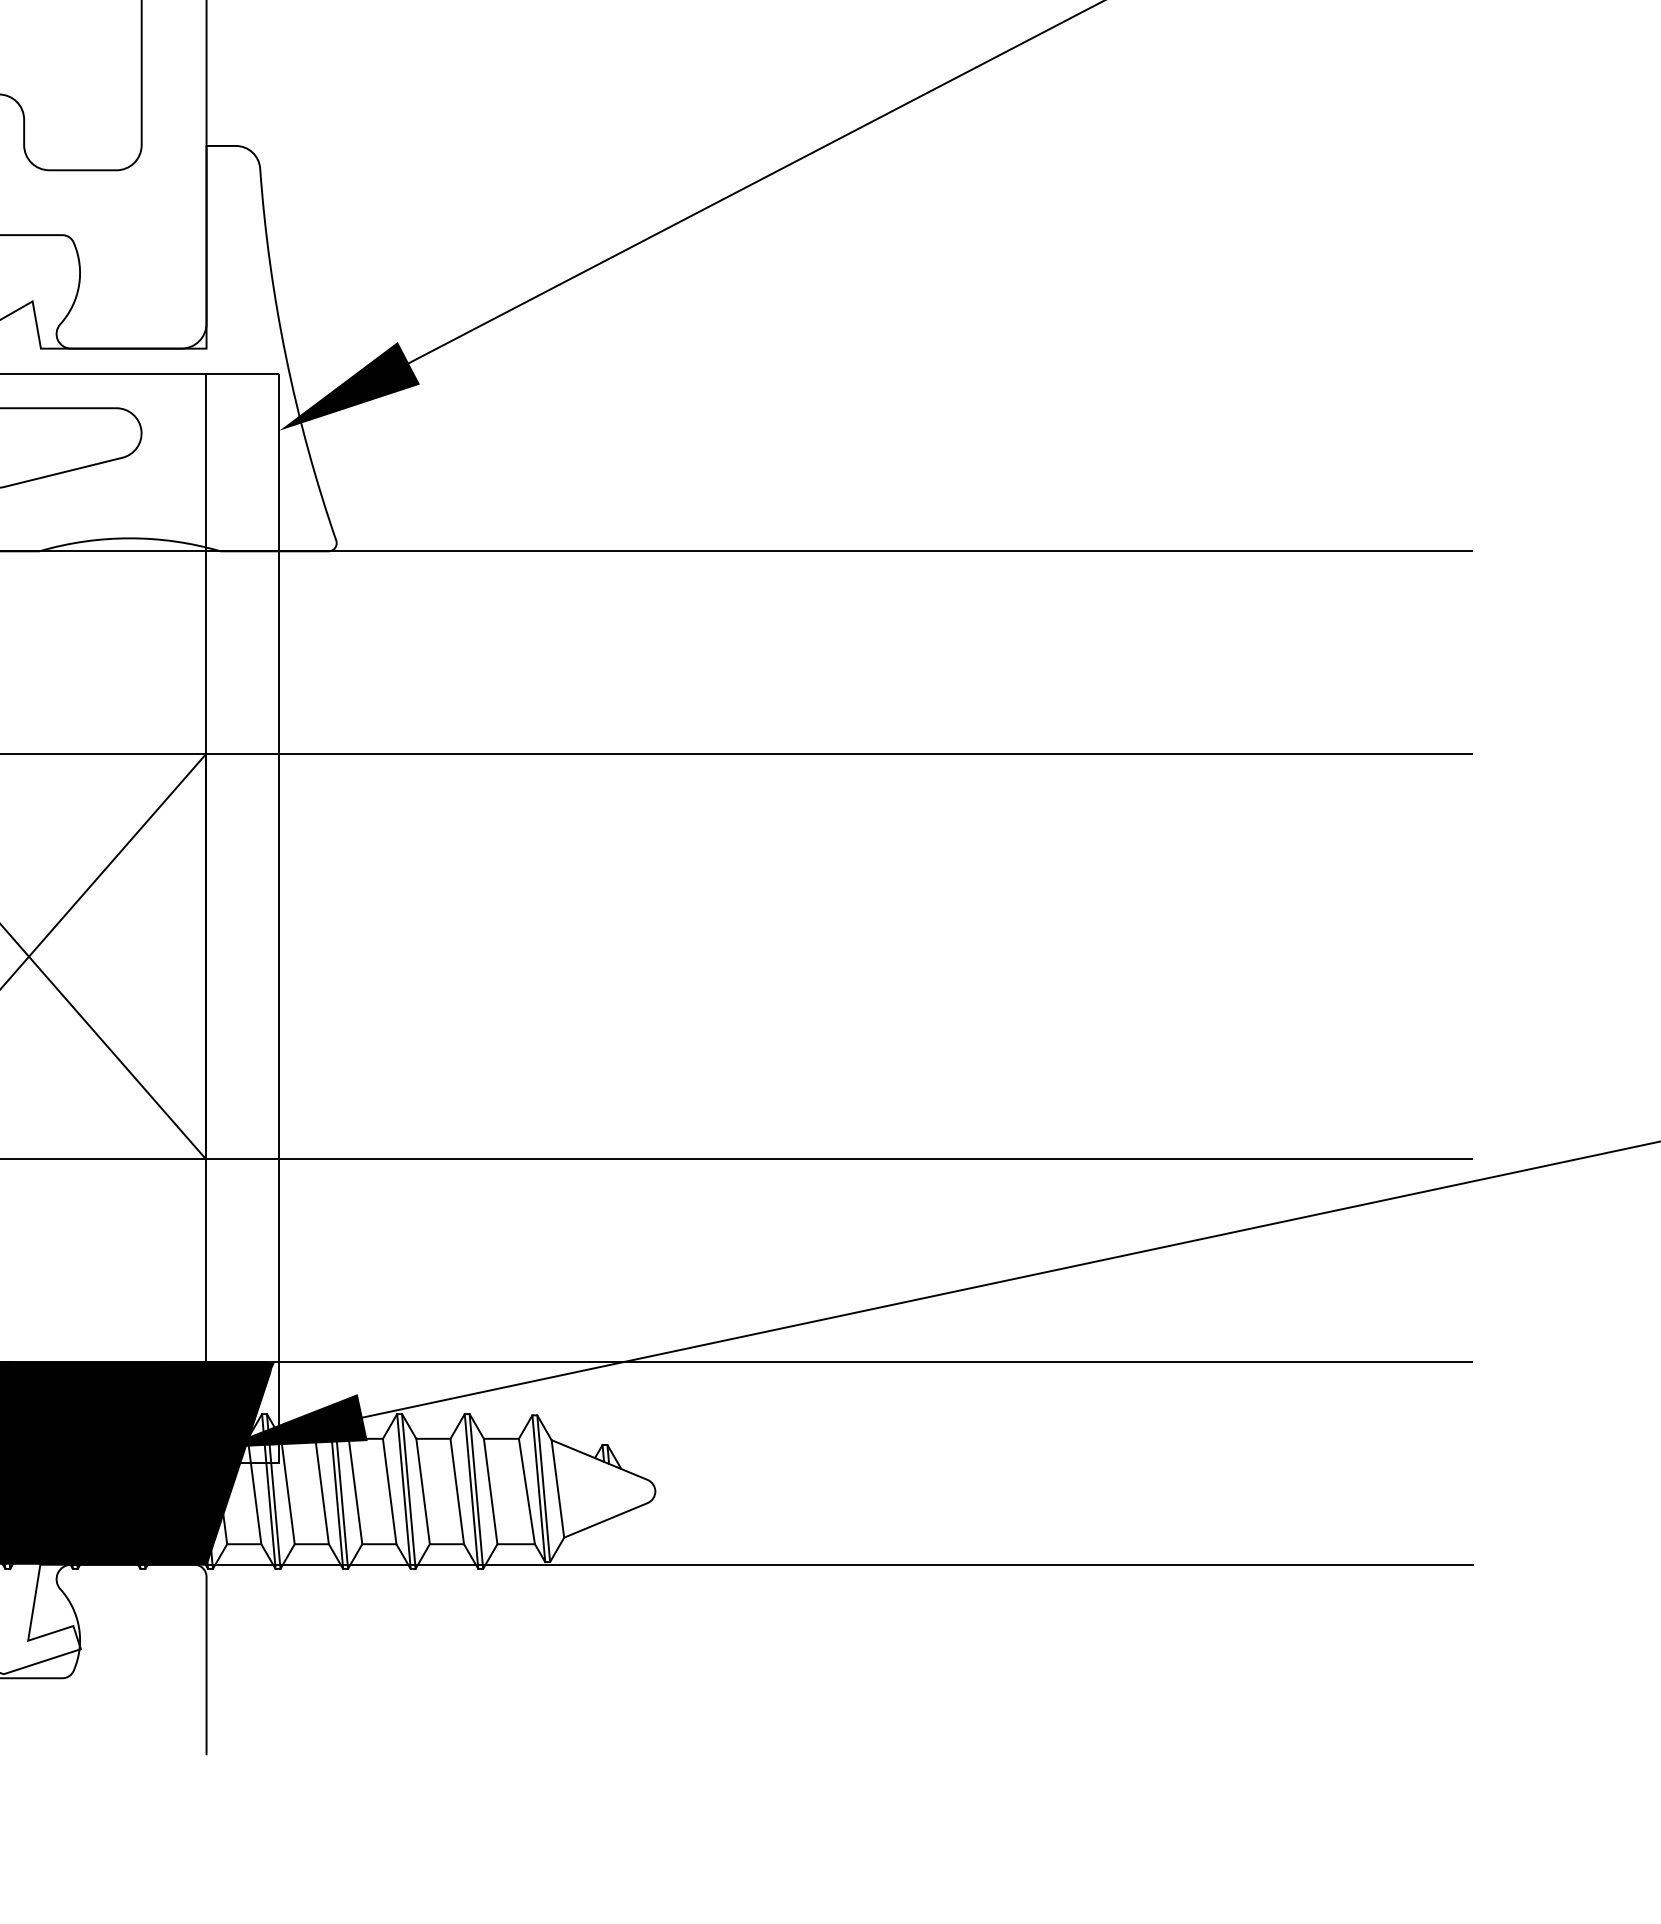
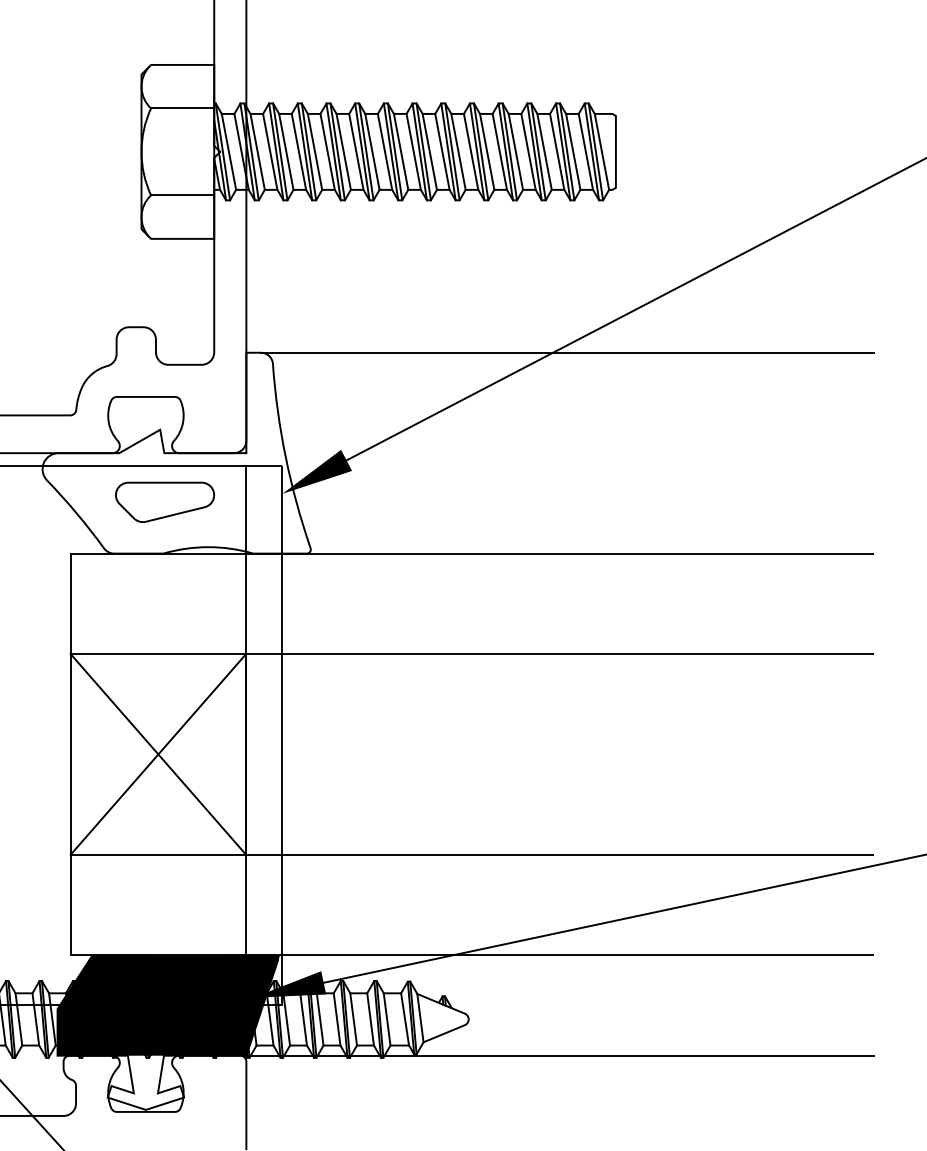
line: (854, 145) -> (567, 352), added

